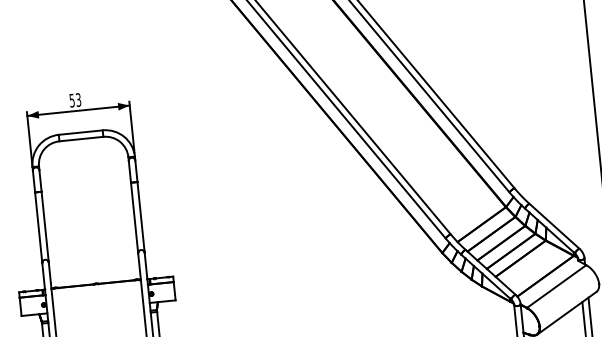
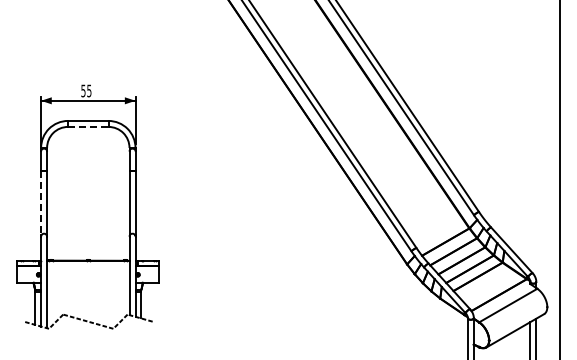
text: (78, 99) -> (89, 90), 53 -> 55
line: (81, 138) -> (88, 126), solid -> dashed
line: (39, 227) -> (41, 203), solid -> dashed

